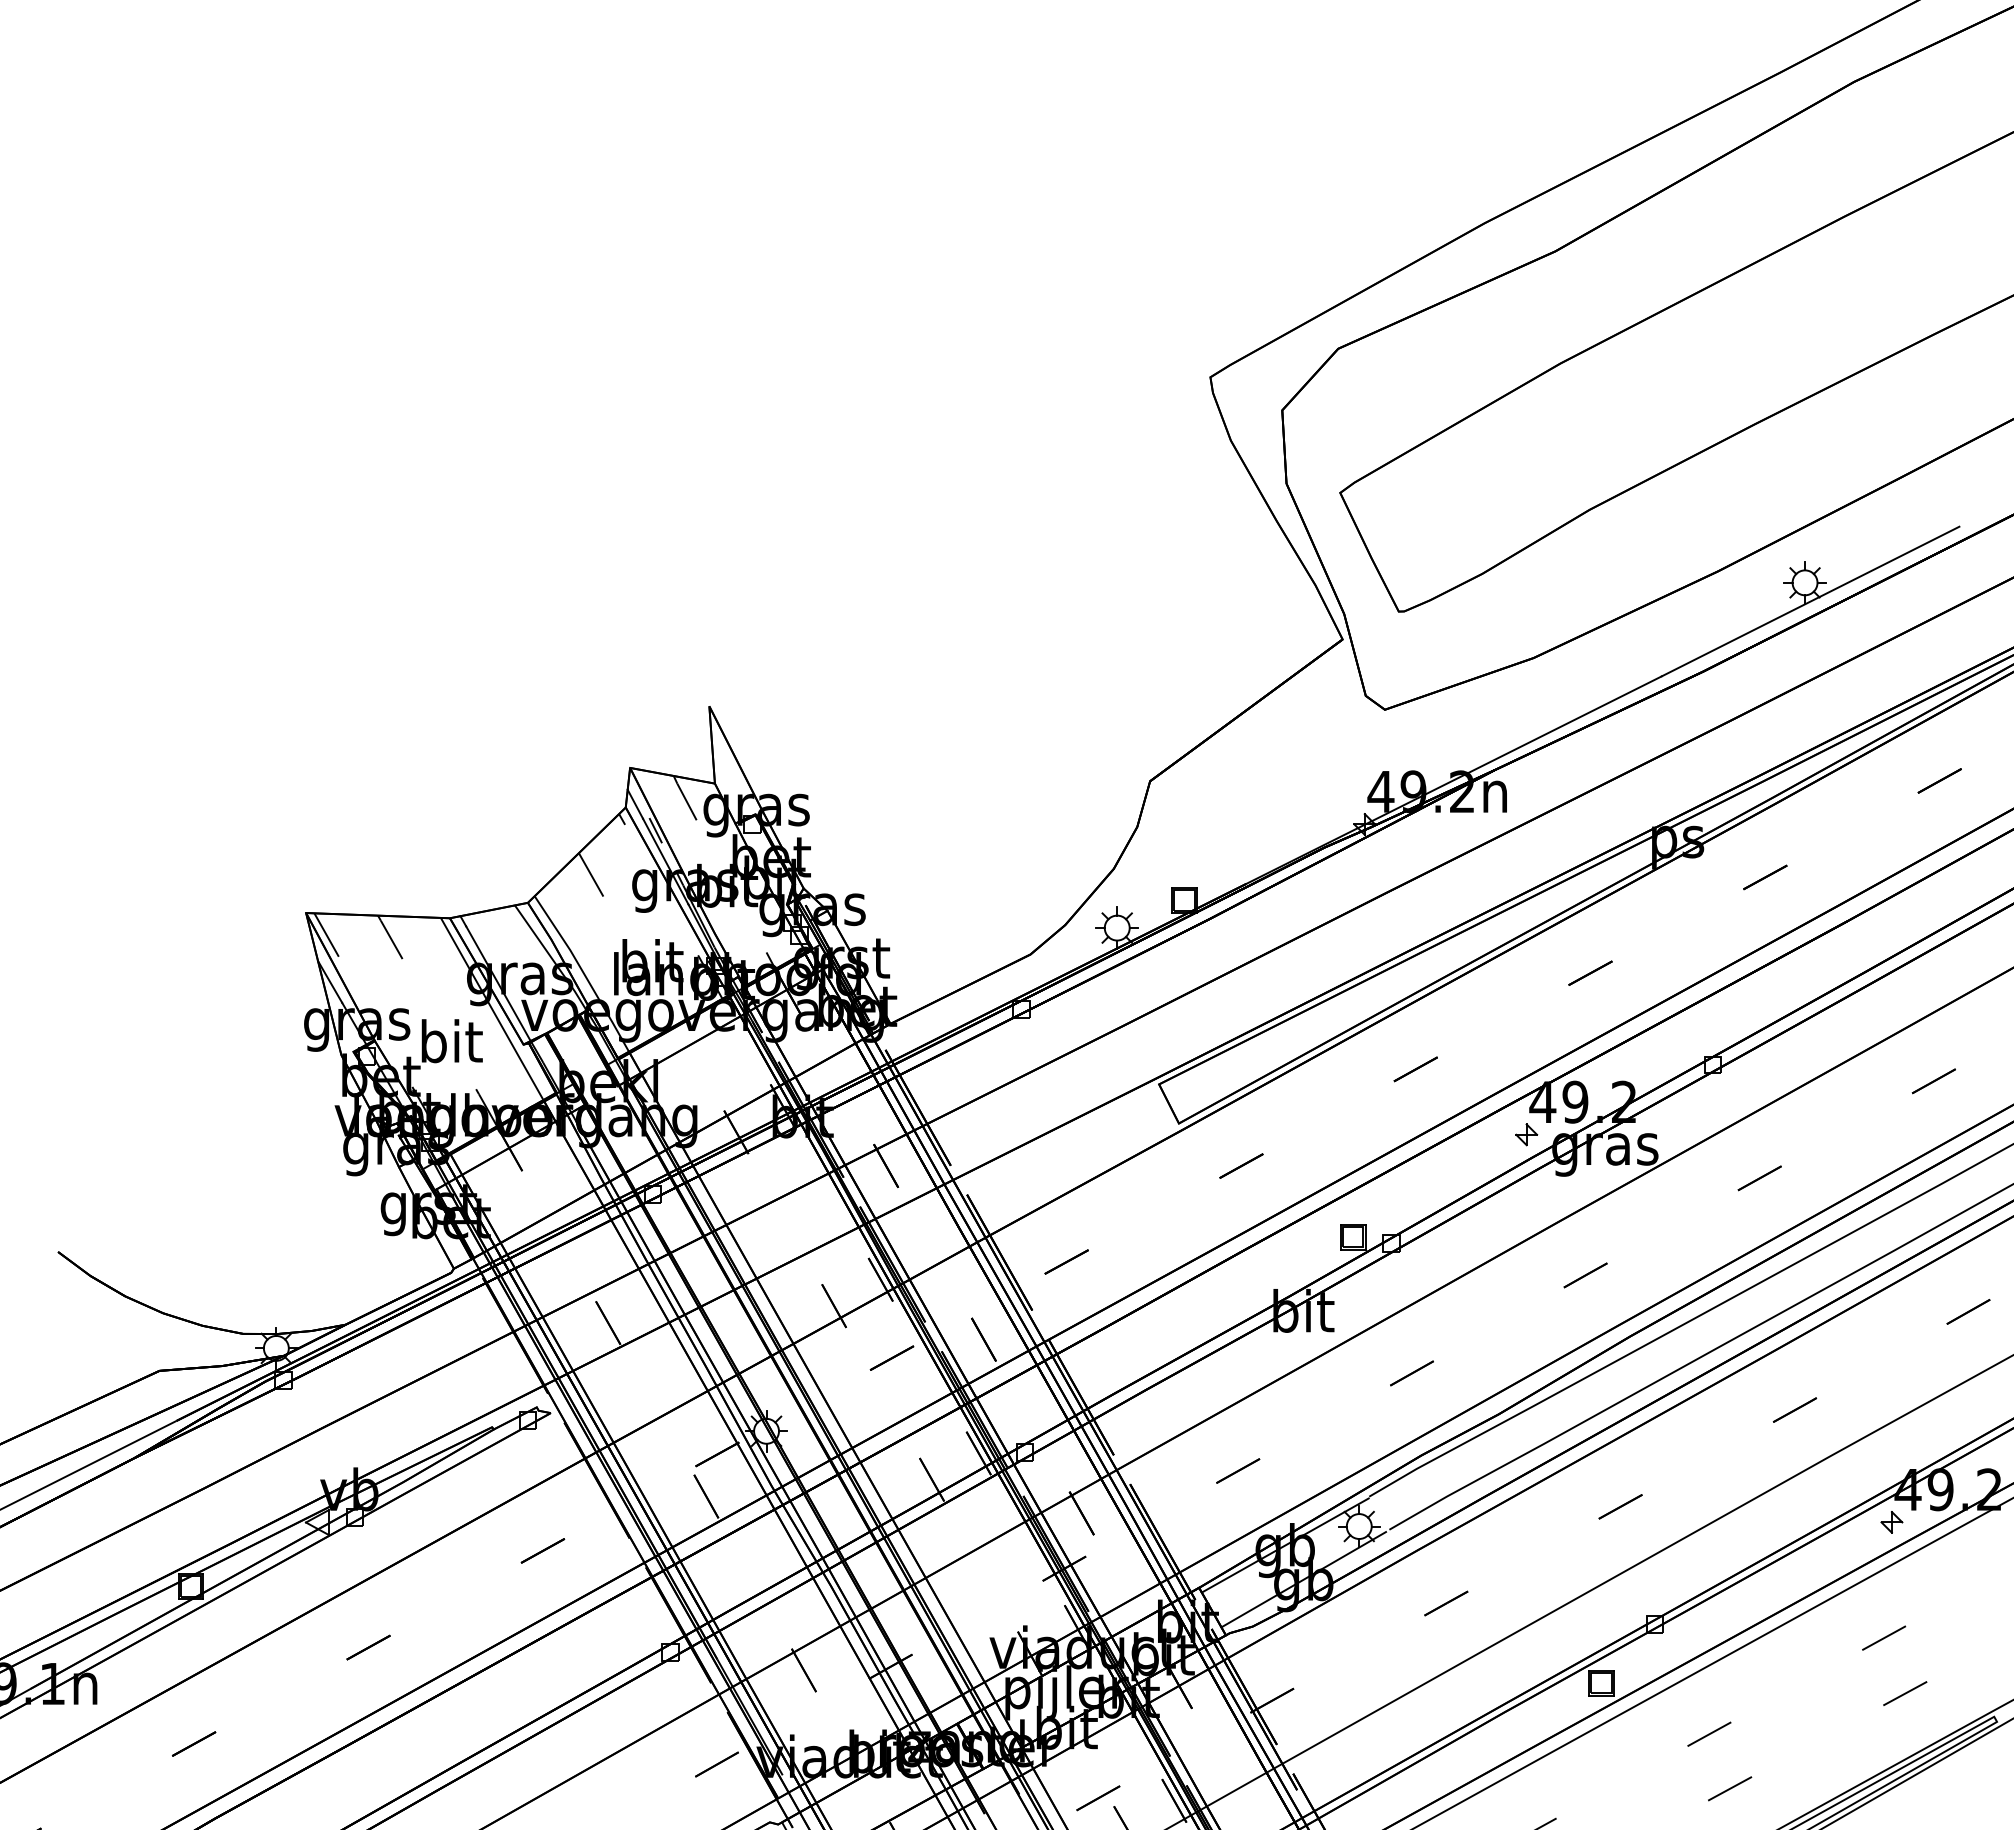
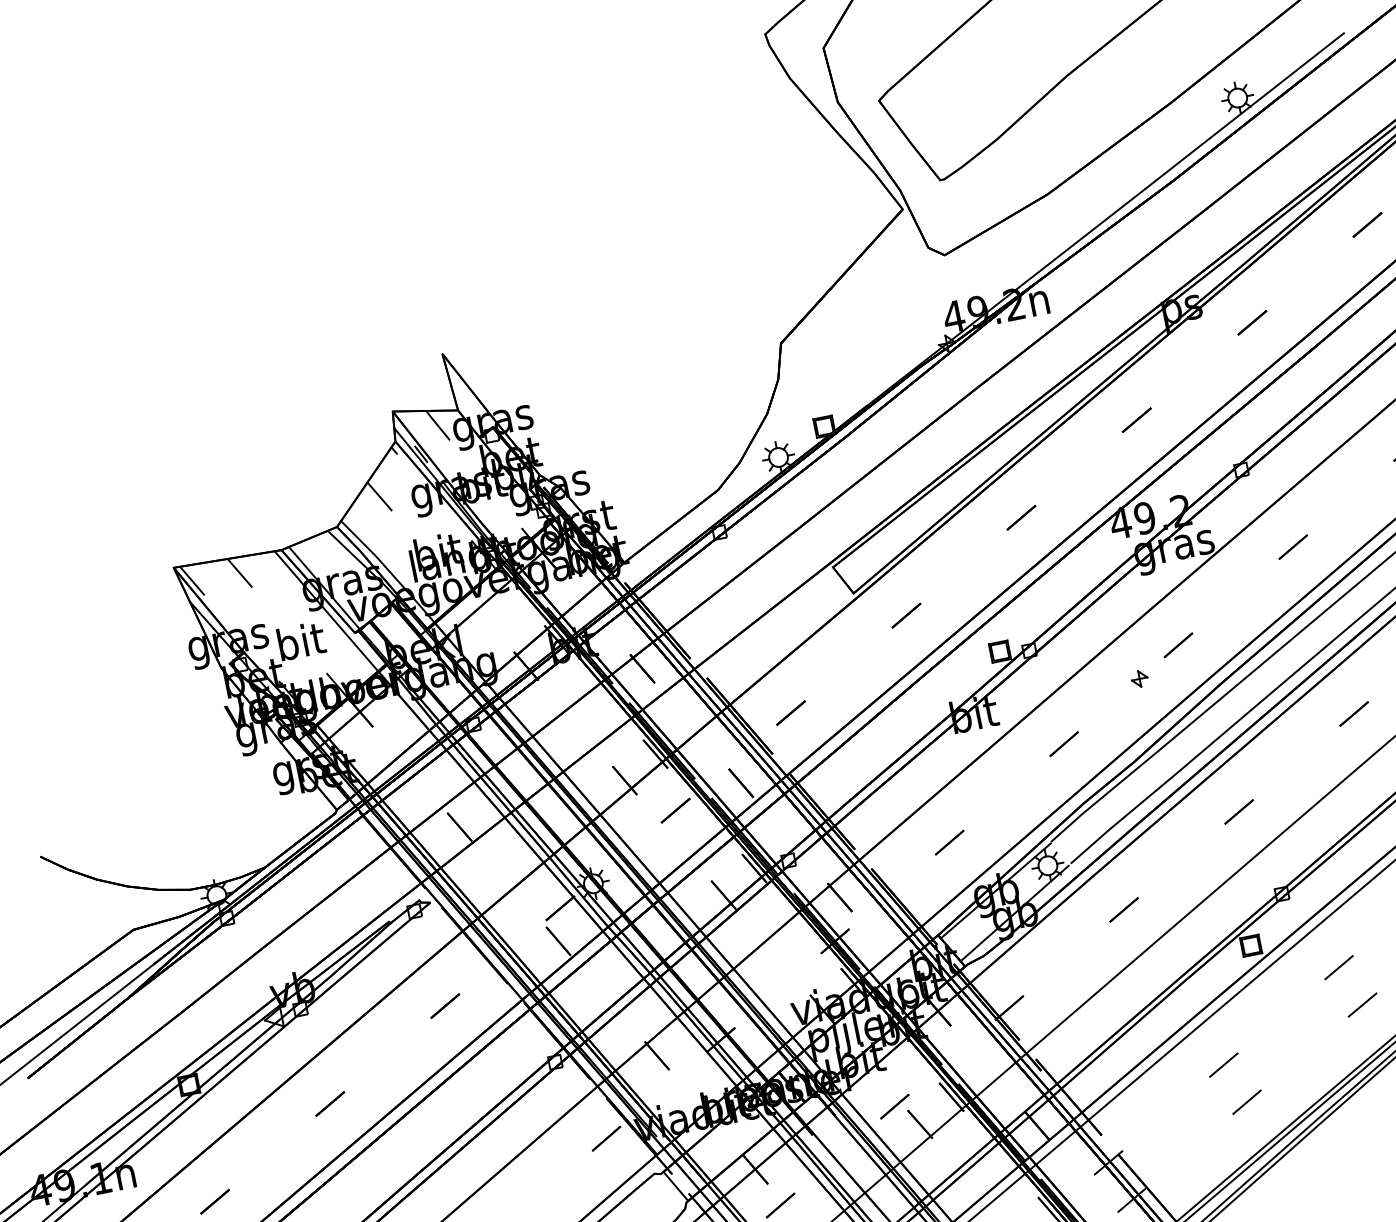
part: (1526, 1134) -> (1139, 678), moved

